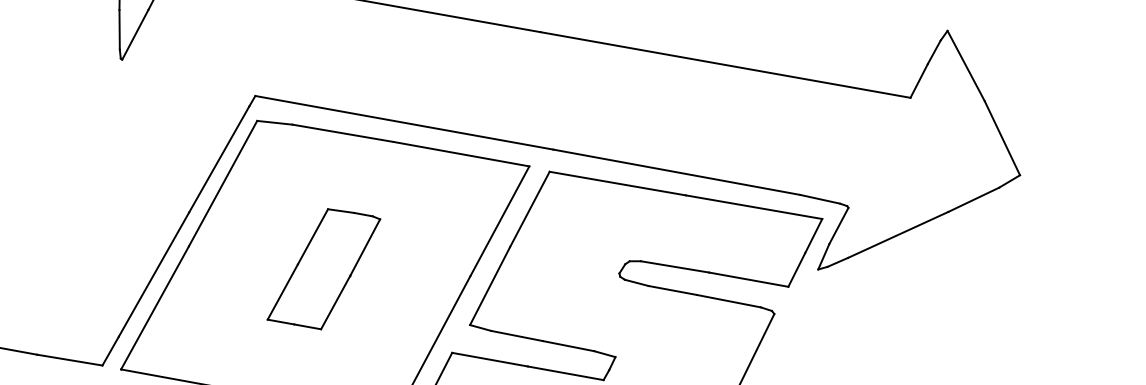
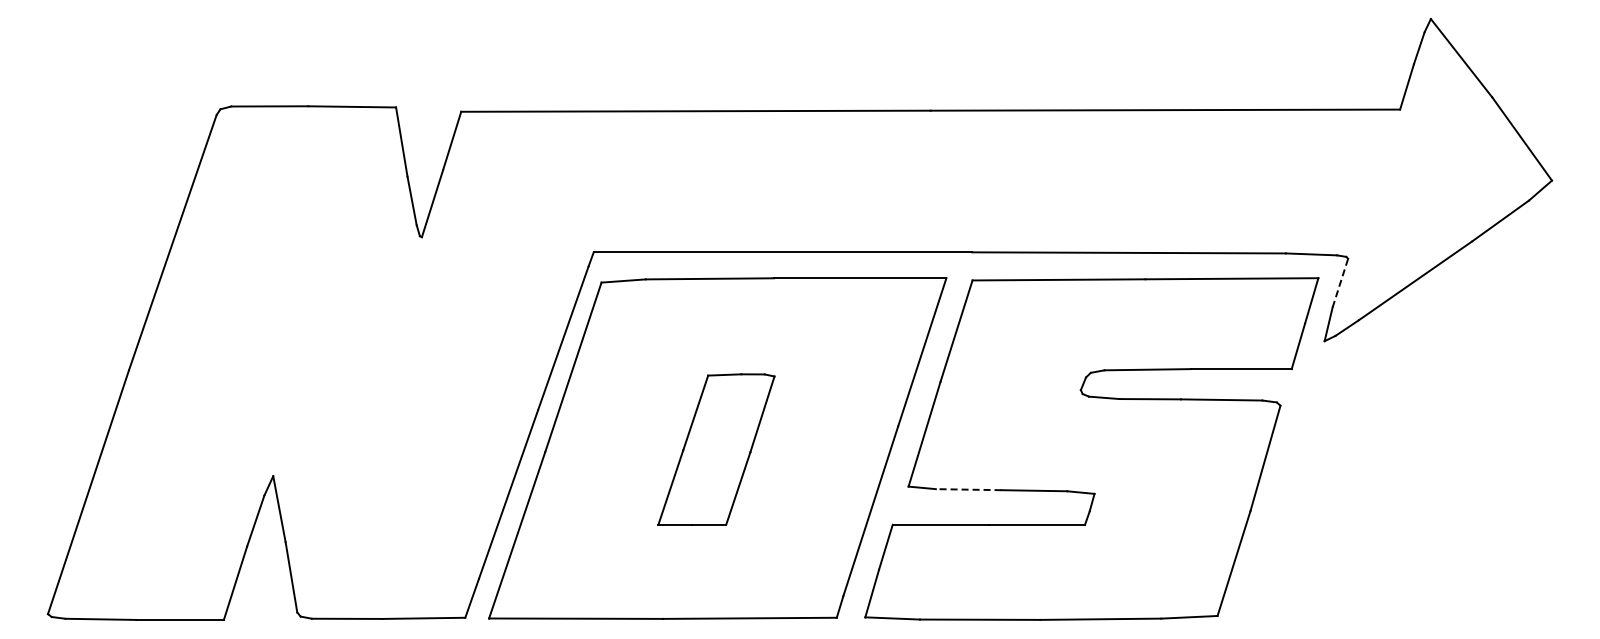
line: (838, 226) -> (1340, 283), solid -> dashed
line: (516, 335) -> (968, 489), solid -> dashed

